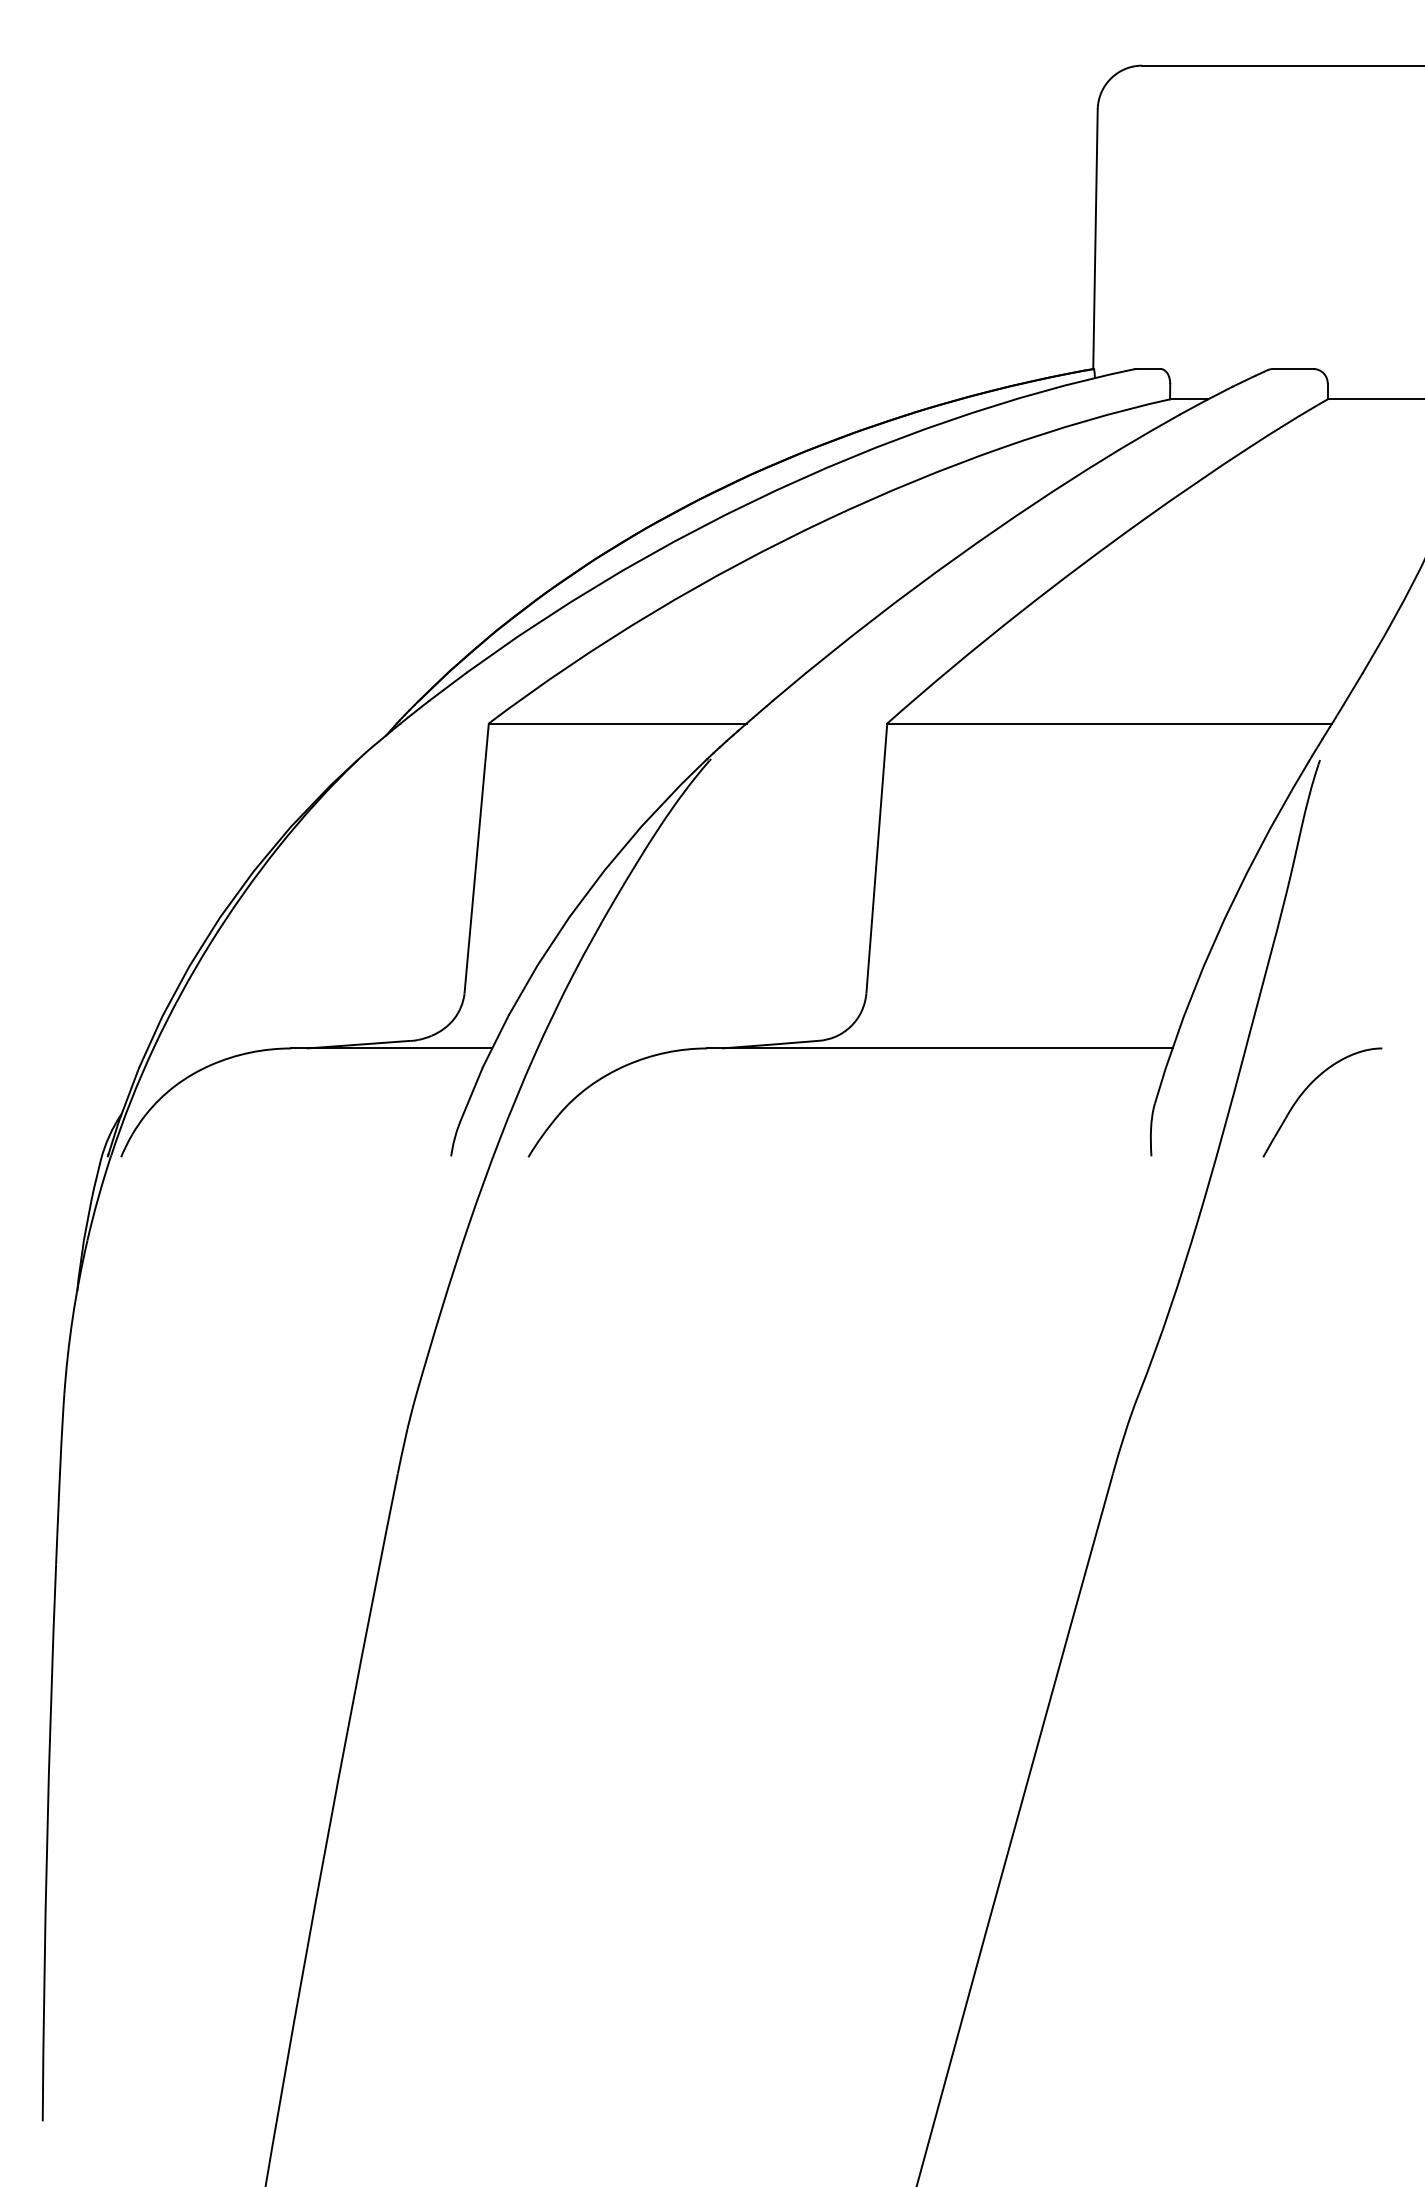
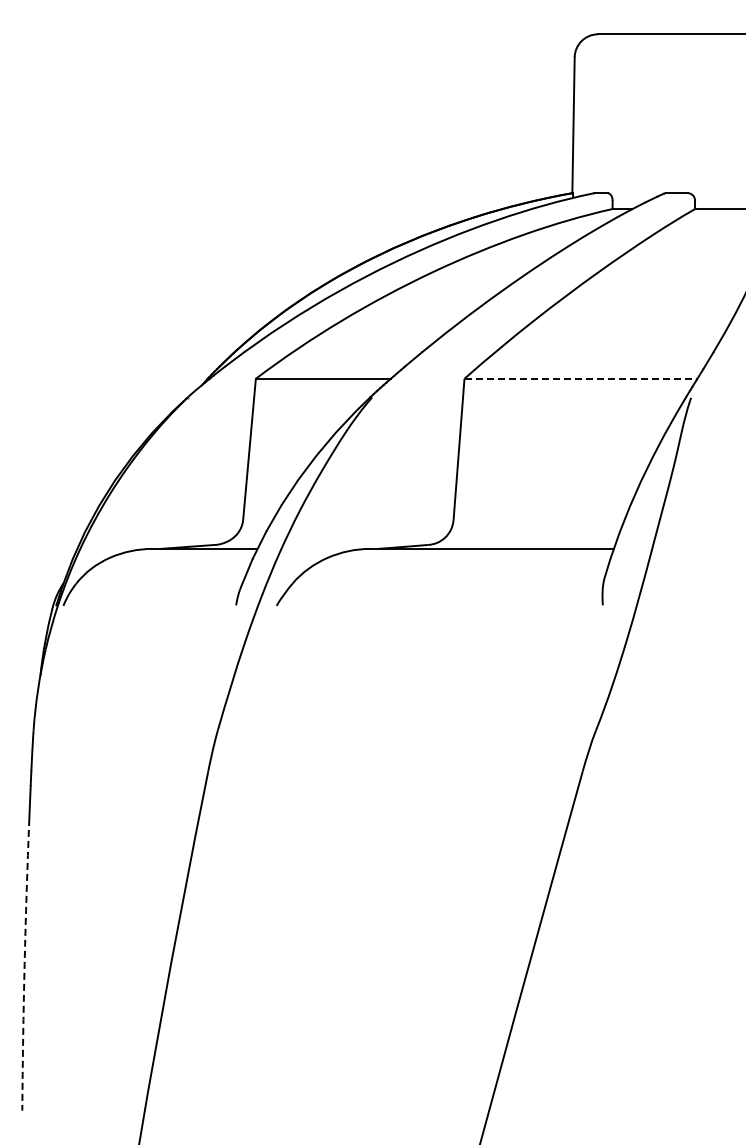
line: (1110, 722) -> (581, 378), solid -> dashed
part: (1305, 1093) -> (683, 572), removed
arc: (46, 1842) -> (24, 964), solid -> dashed

